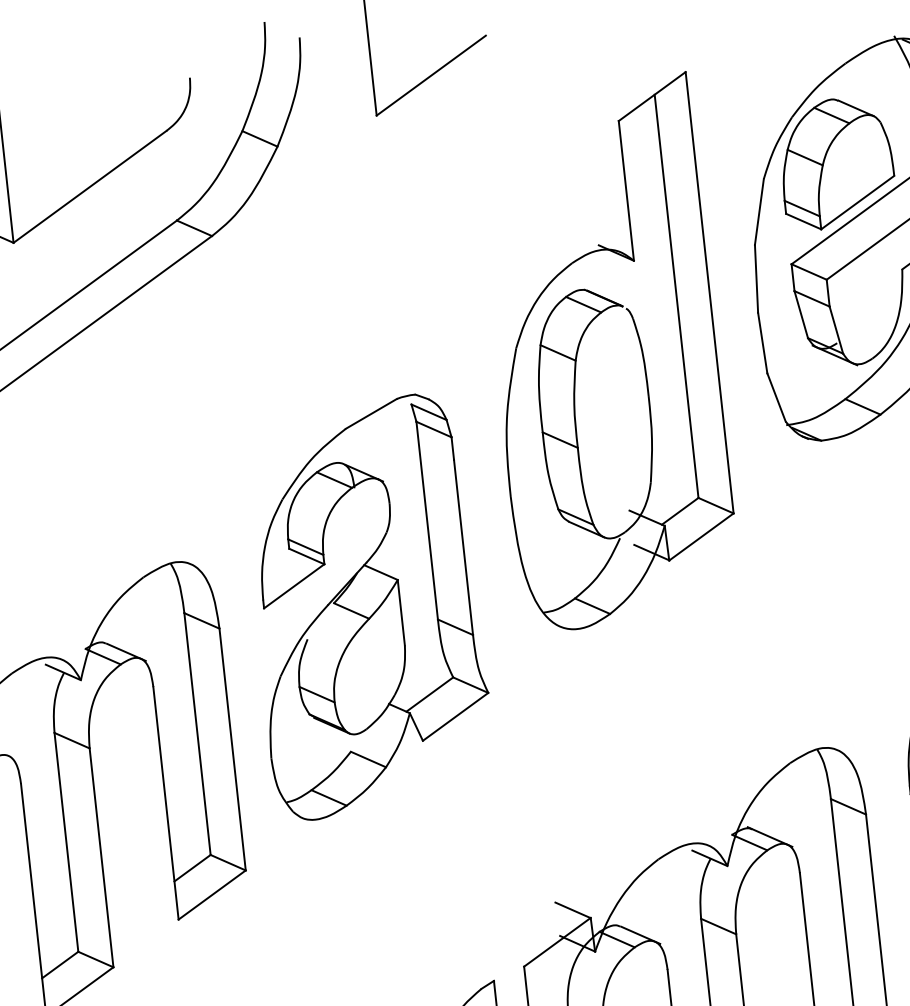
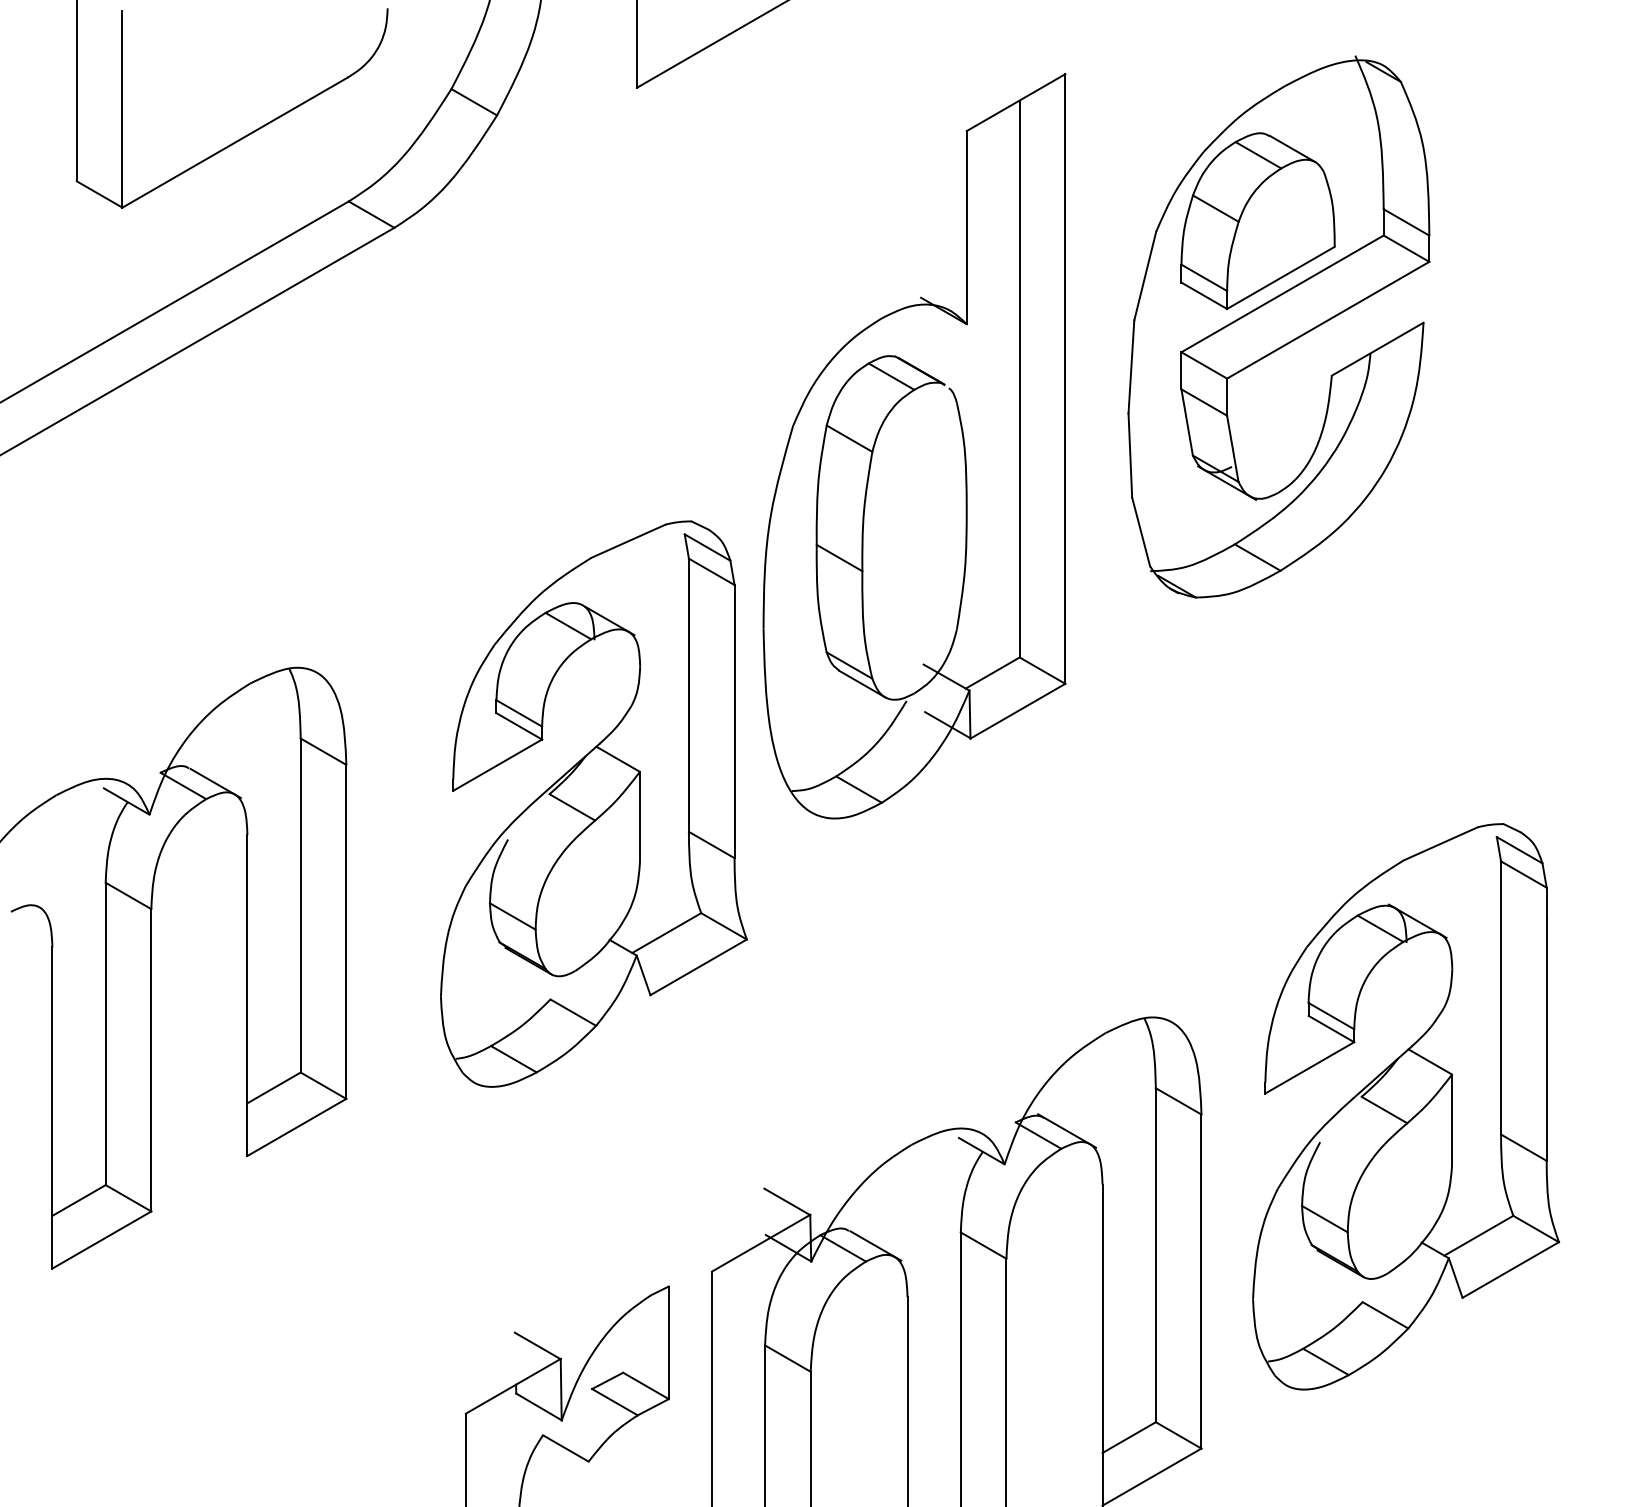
part: (366, 606) -> (593, 803), moved

